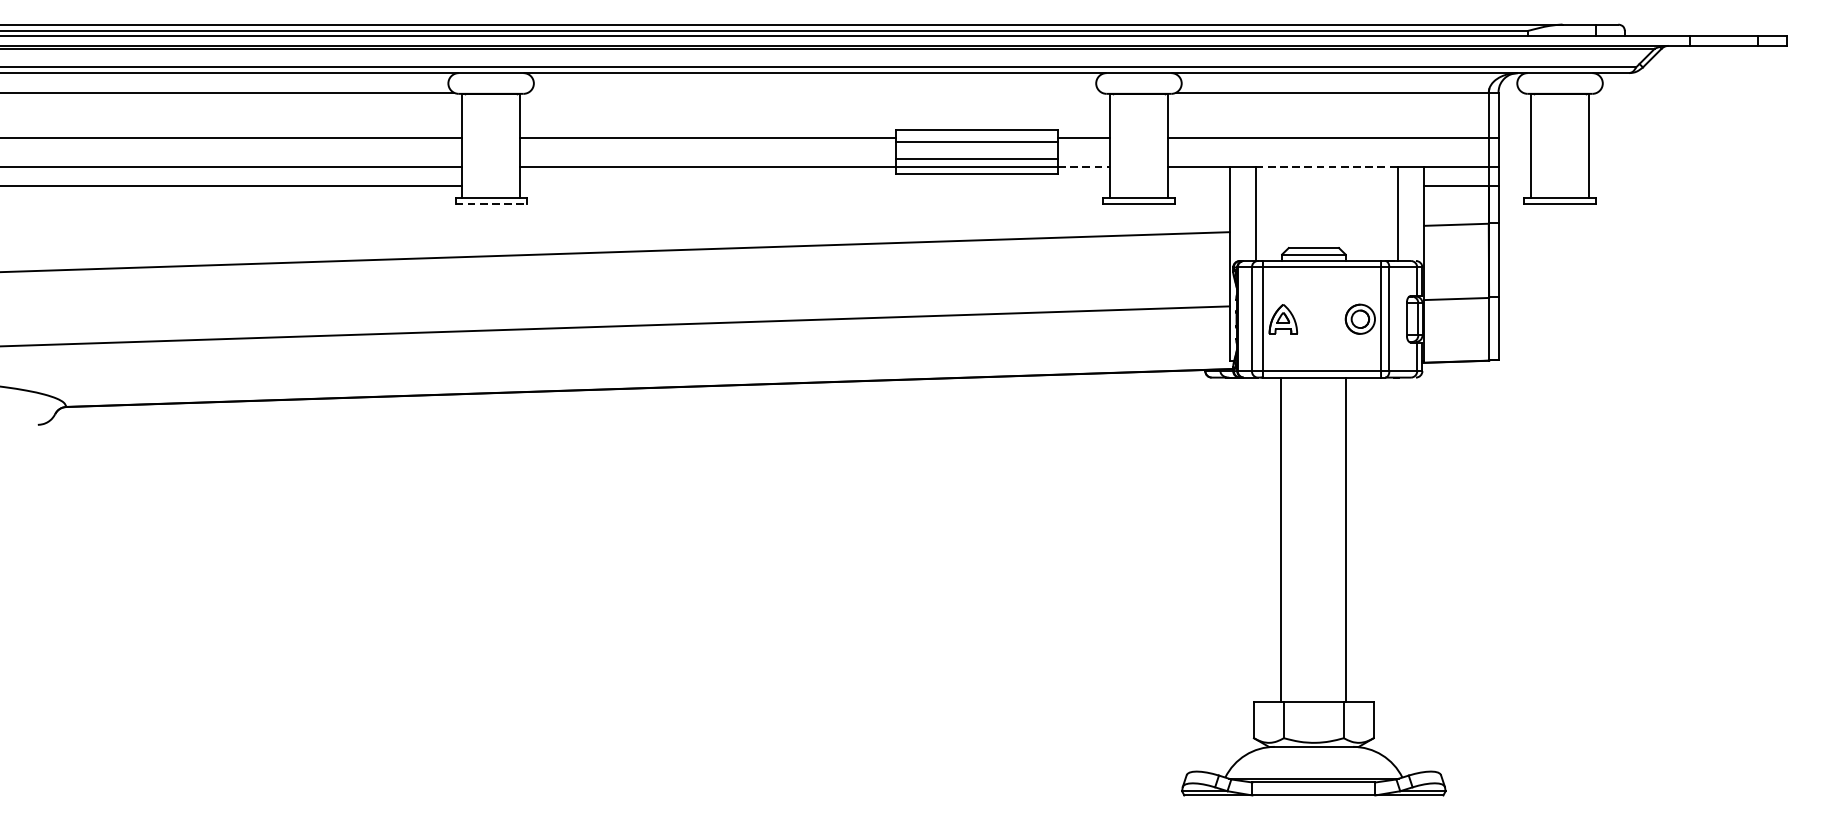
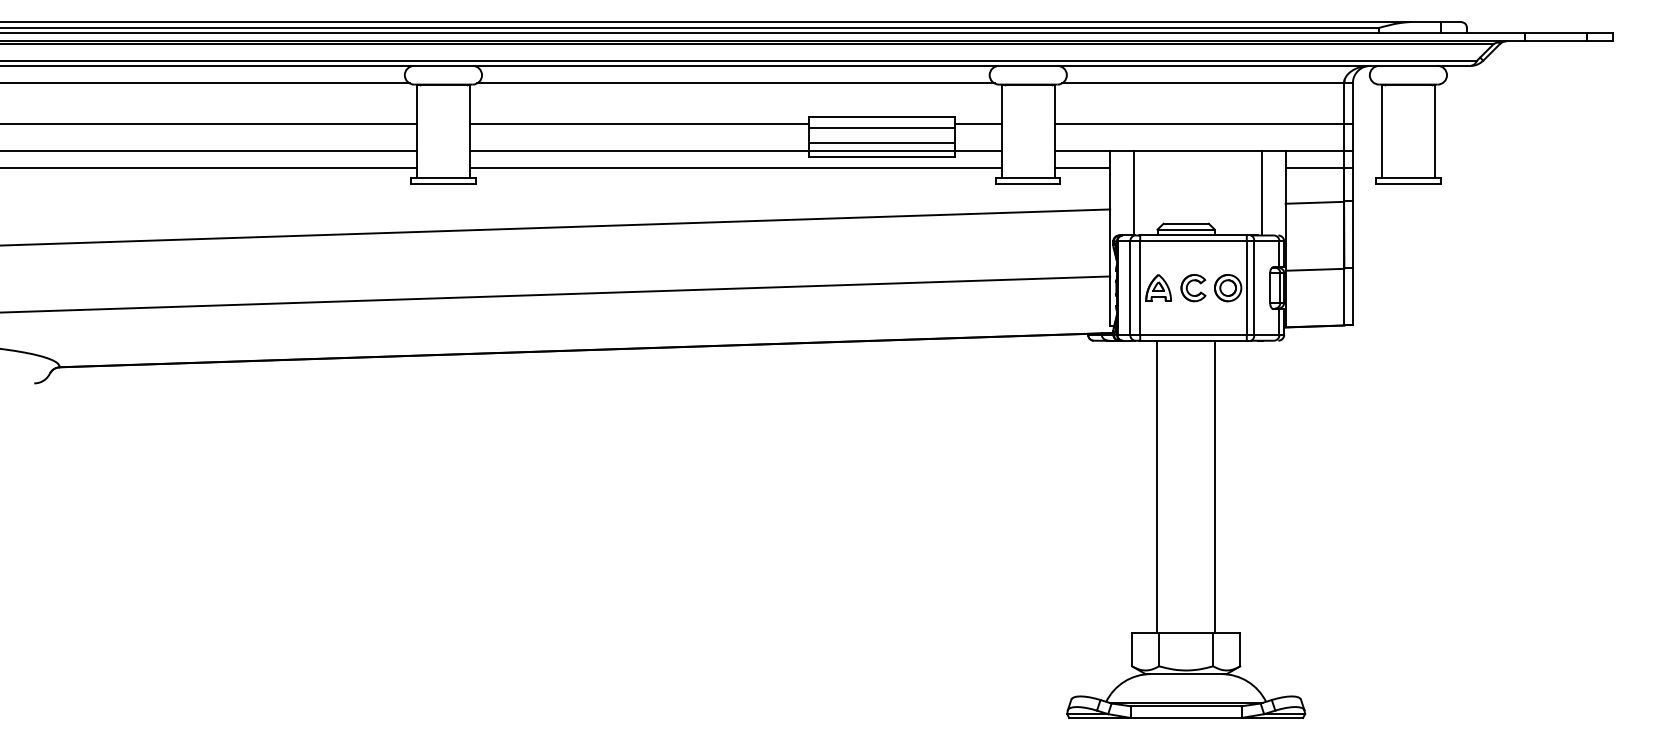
line: (814, 92) -> (735, 83), added
line: (1084, 166) -> (979, 150), dashed -> solid
line: (1327, 166) -> (1198, 150), dashed -> solid
line: (814, 186) -> (735, 168), added
line: (1199, 186) -> (1082, 168), added
line: (491, 204) -> (443, 184), dashed -> solid
part: (1321, 319) -> (1193, 288), added

